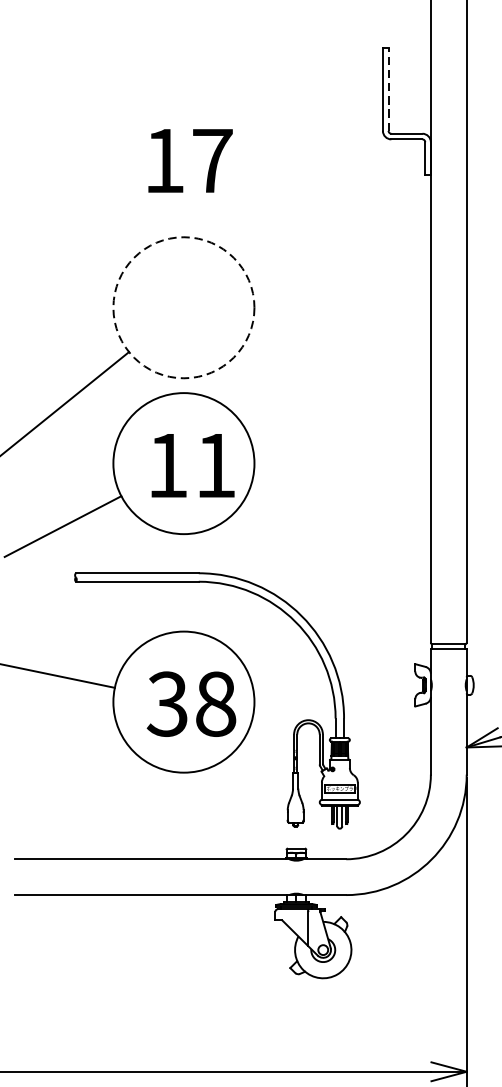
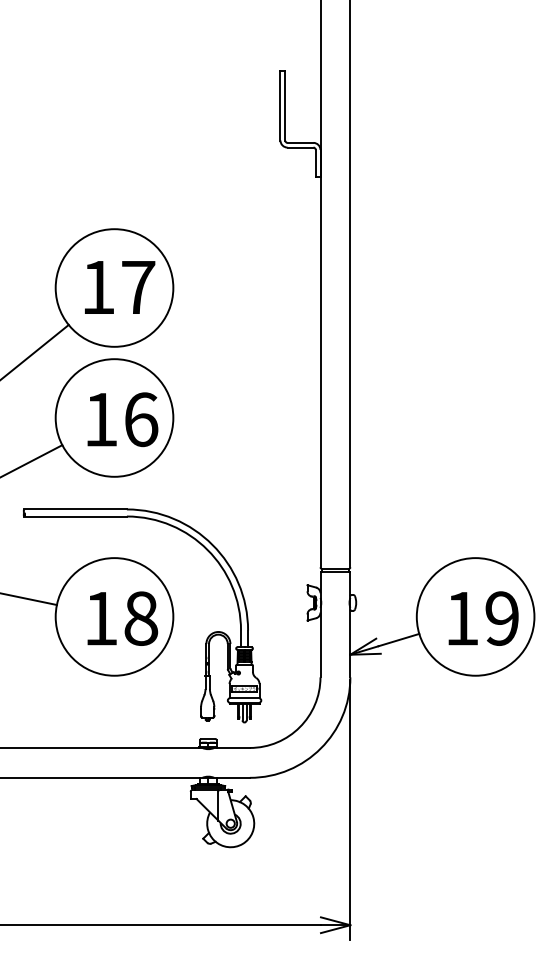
line: (388, 88) -> (285, 105), dashed -> solid
text: (191, 160) -> (120, 287), moved
circle: (183, 307) -> (114, 287), dashed -> solid
text: (216, 465) -> (141, 419), 11 -> 16
text: (167, 704) -> (100, 618), 38 -> 18

